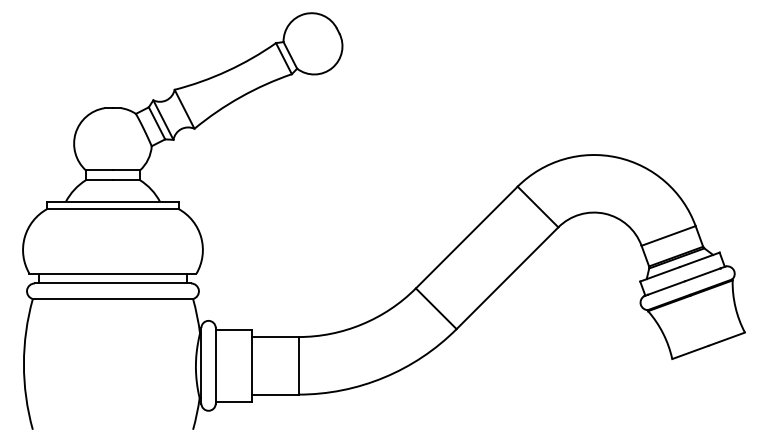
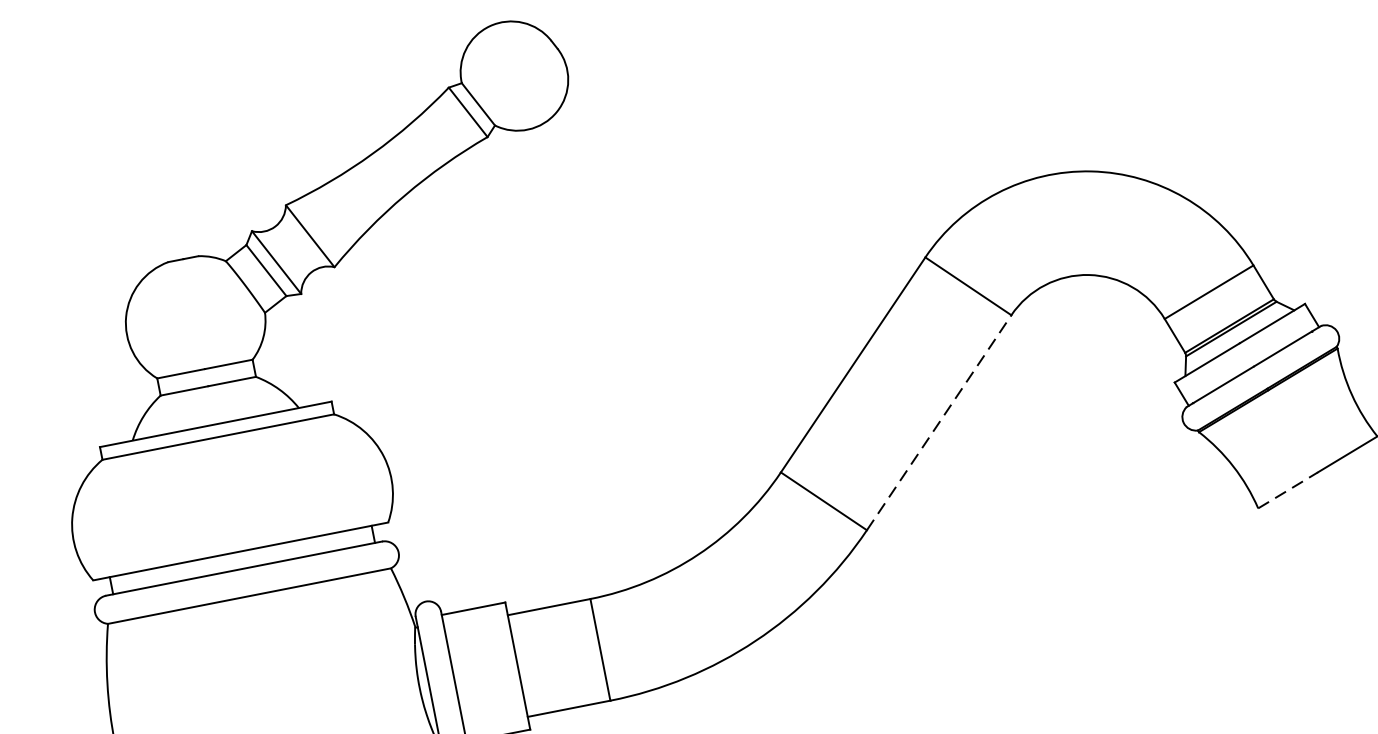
line: (507, 278) -> (939, 423), solid -> dashed
line: (690, 352) -> (1288, 490), solid -> dashed

